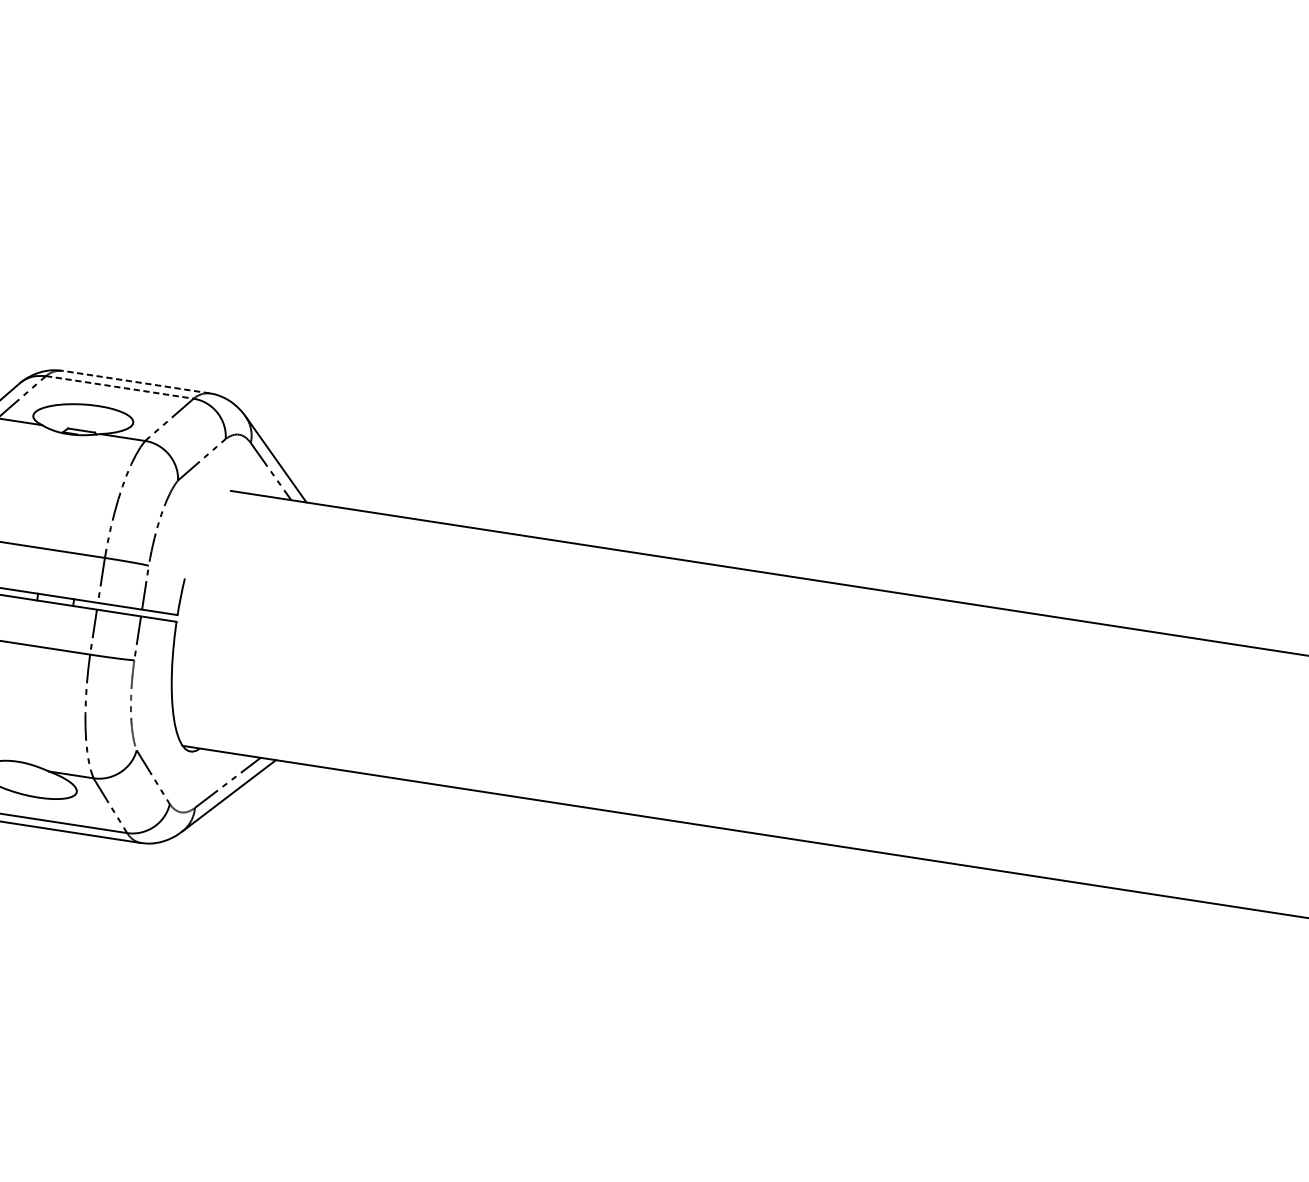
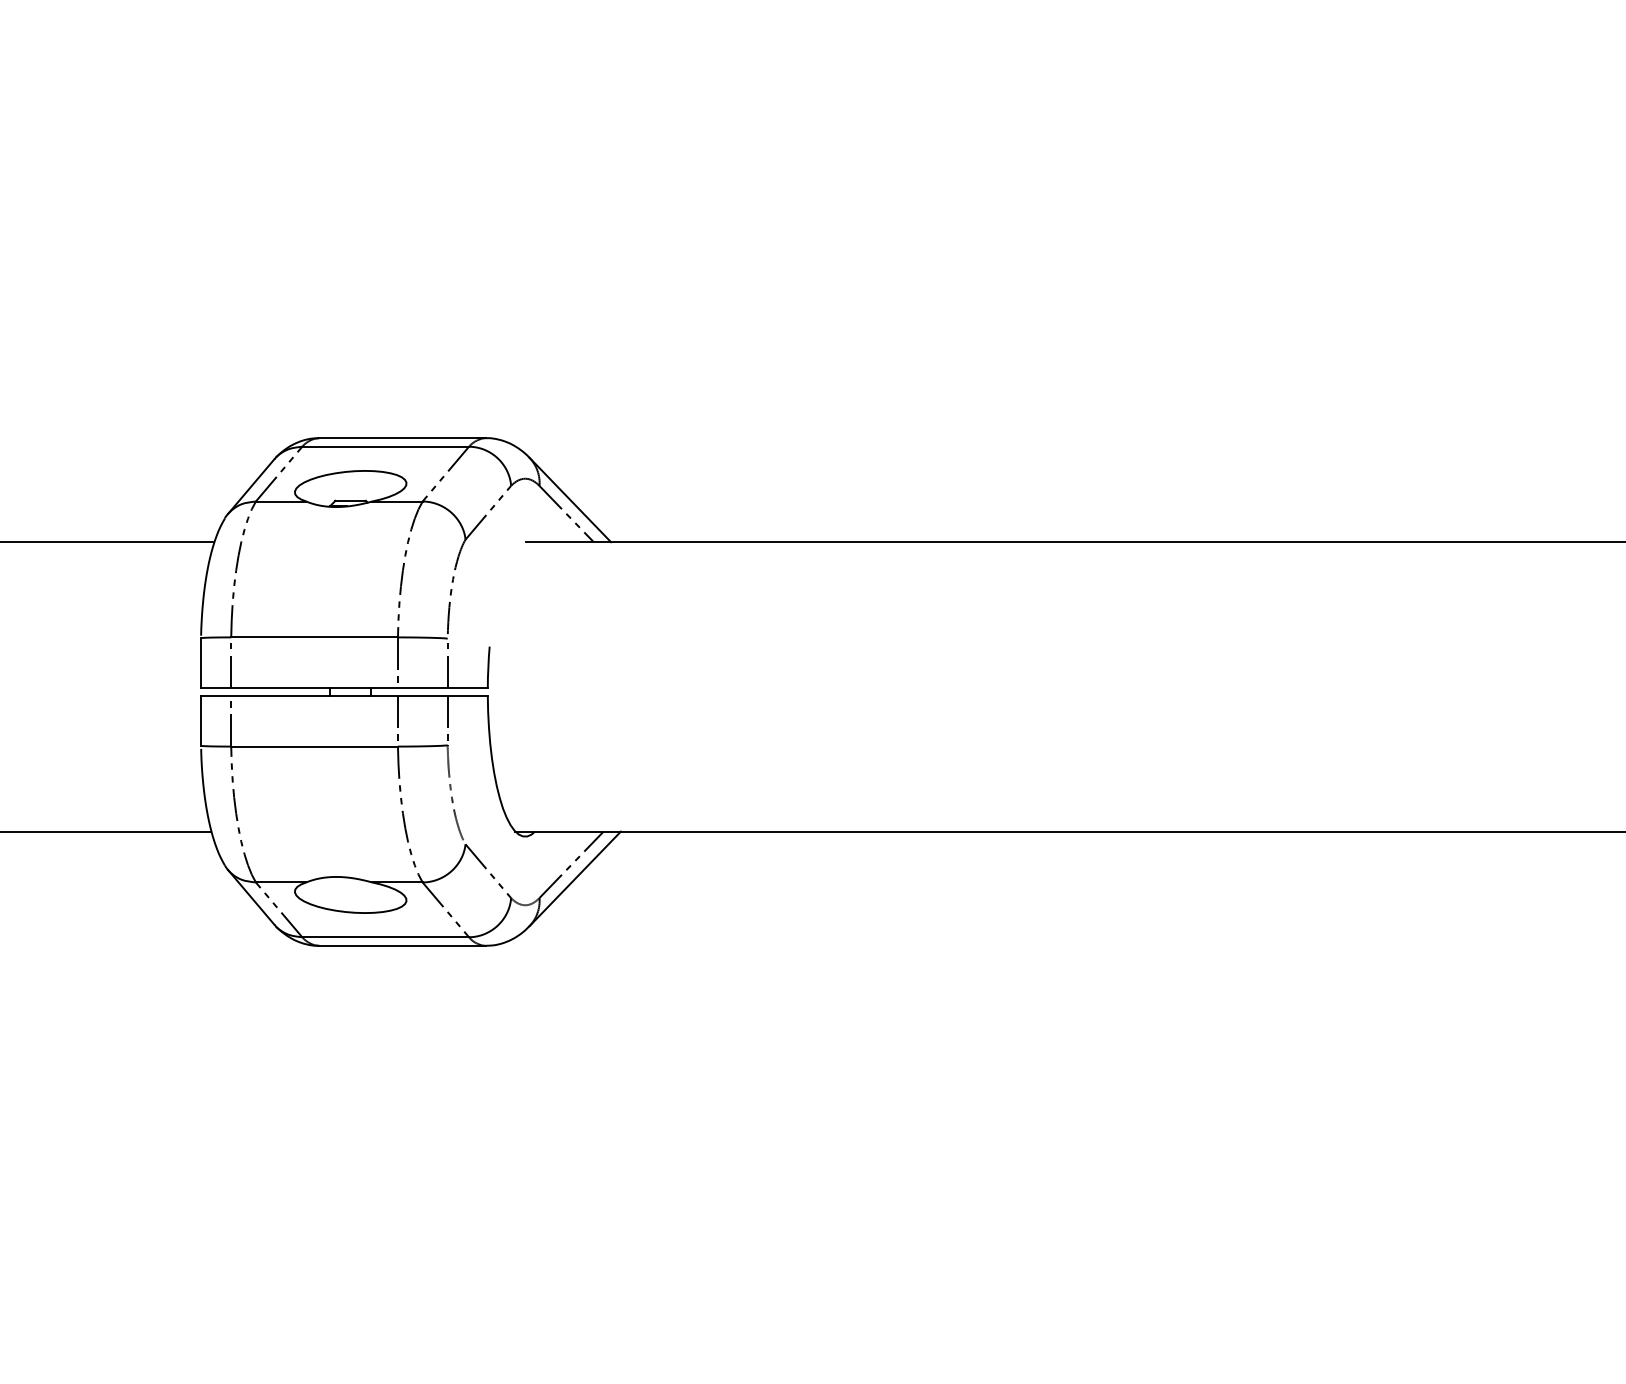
line: (135, 382) -> (402, 438), dashed -> solid
line: (120, 387) -> (386, 446), dashed -> solid

